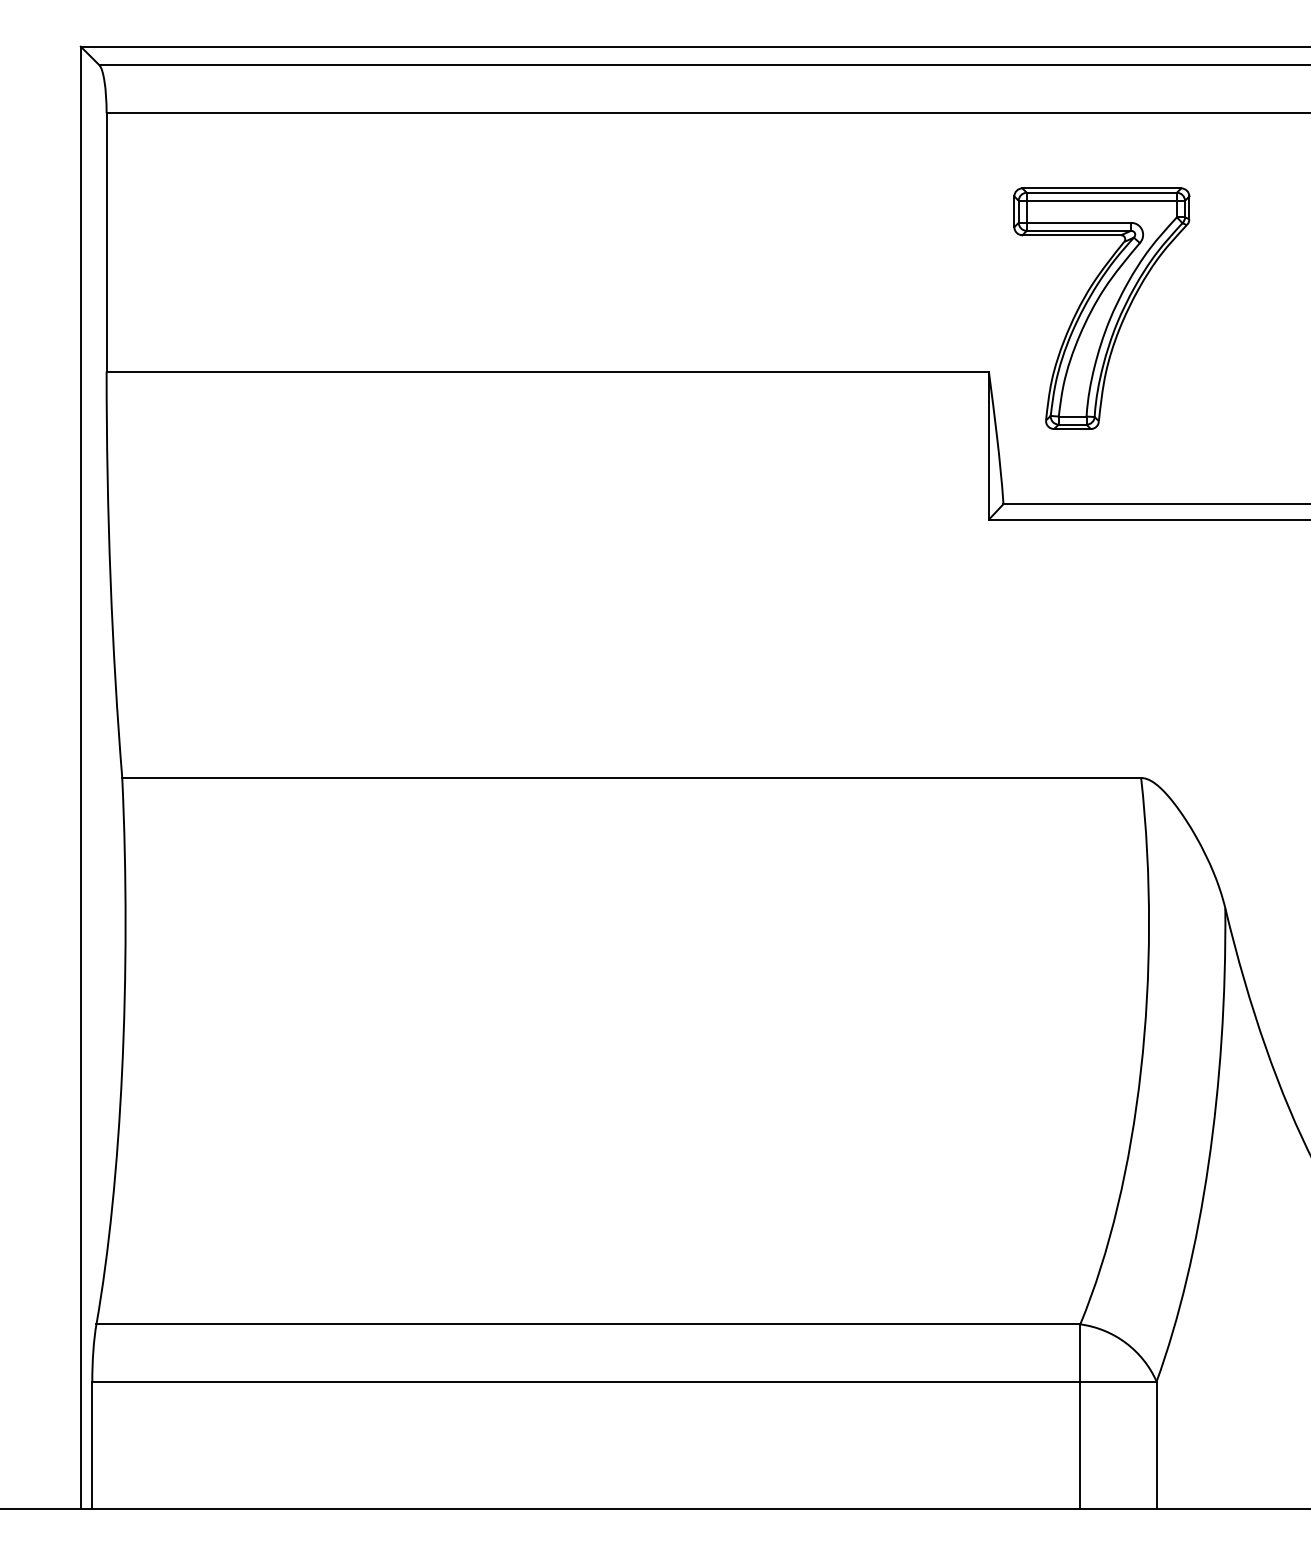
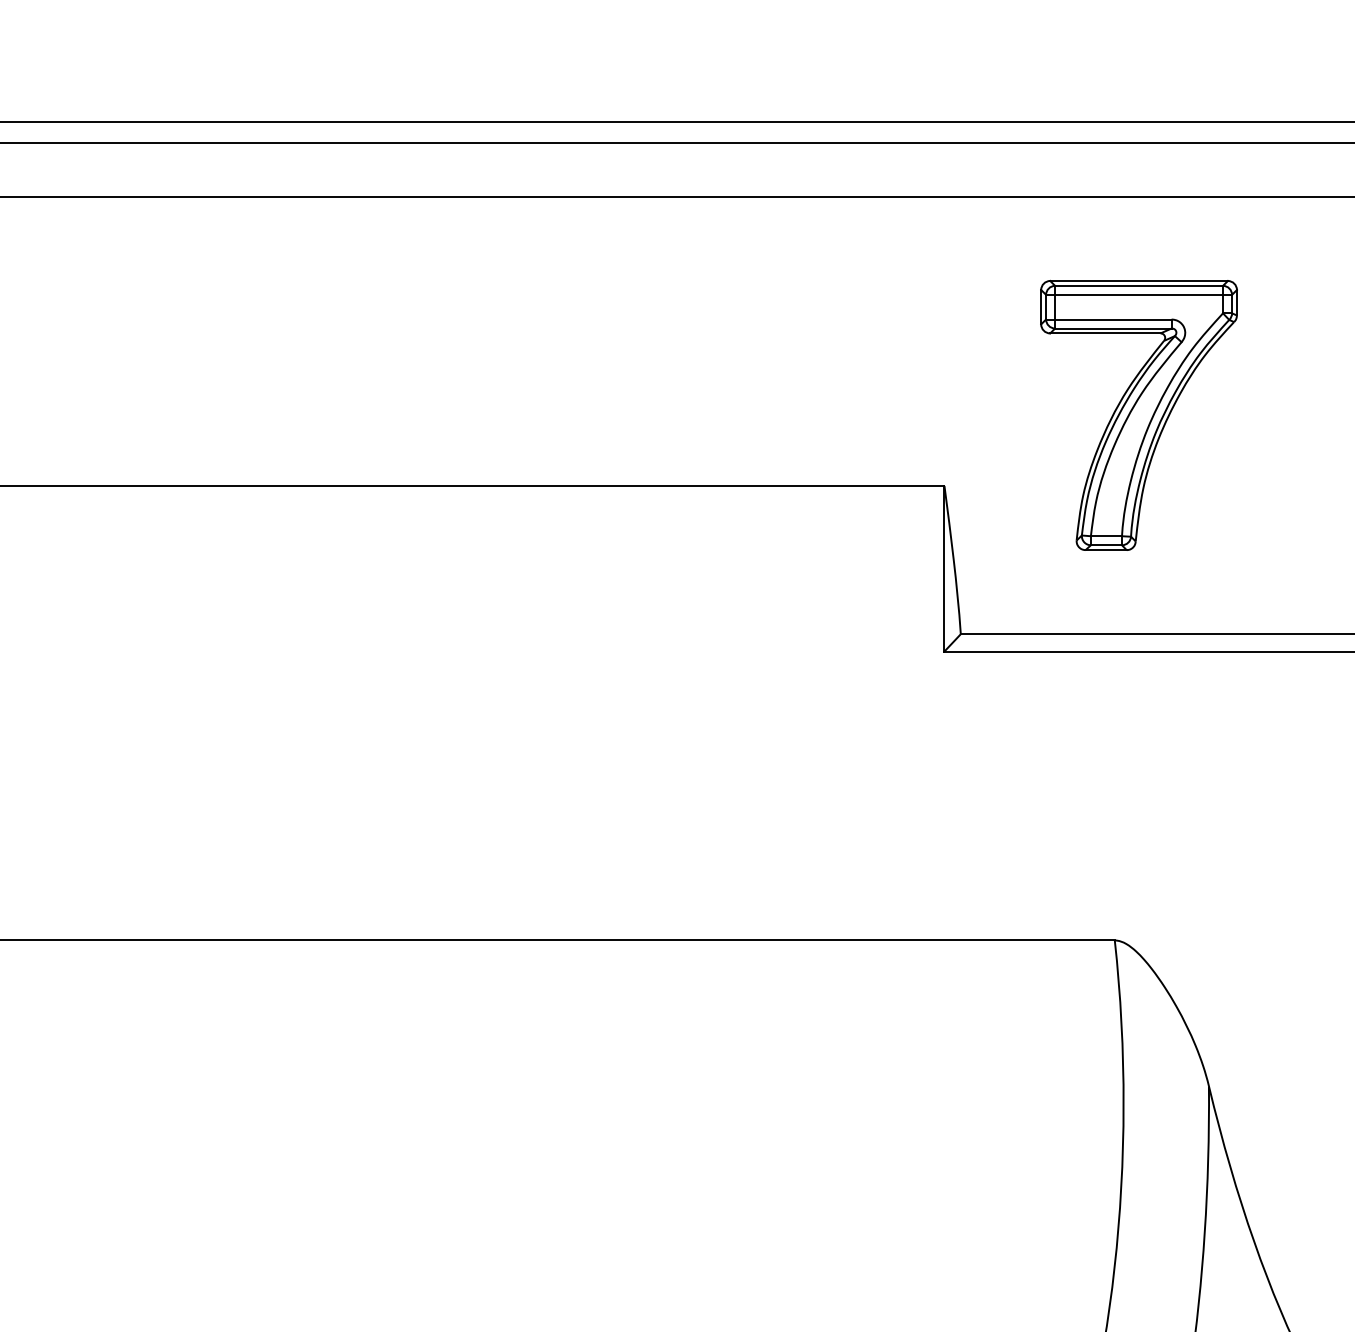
part: (1101, 308) -> (1138, 415), moved

